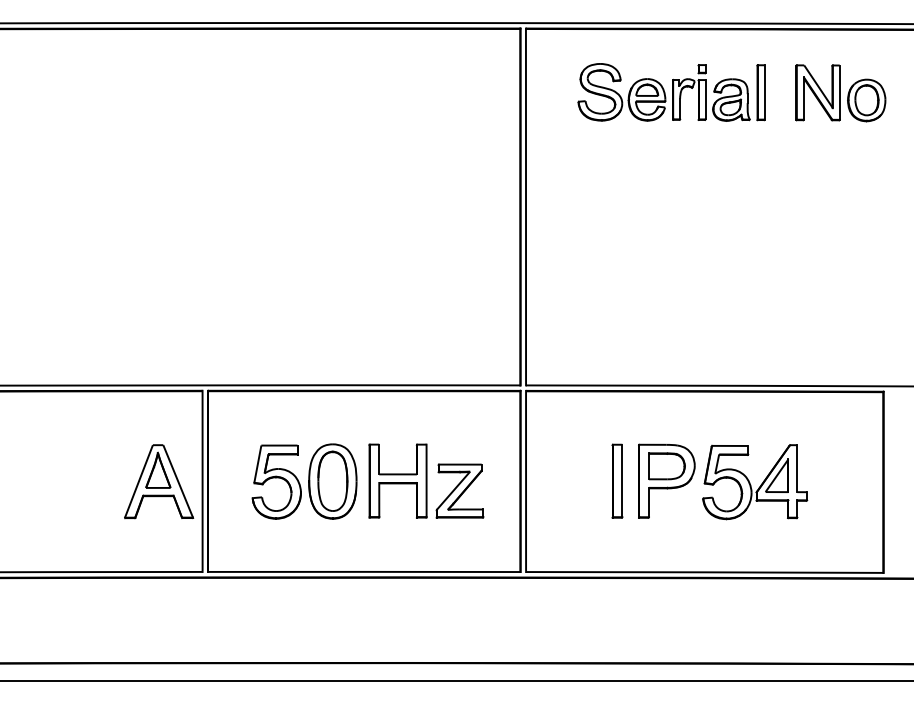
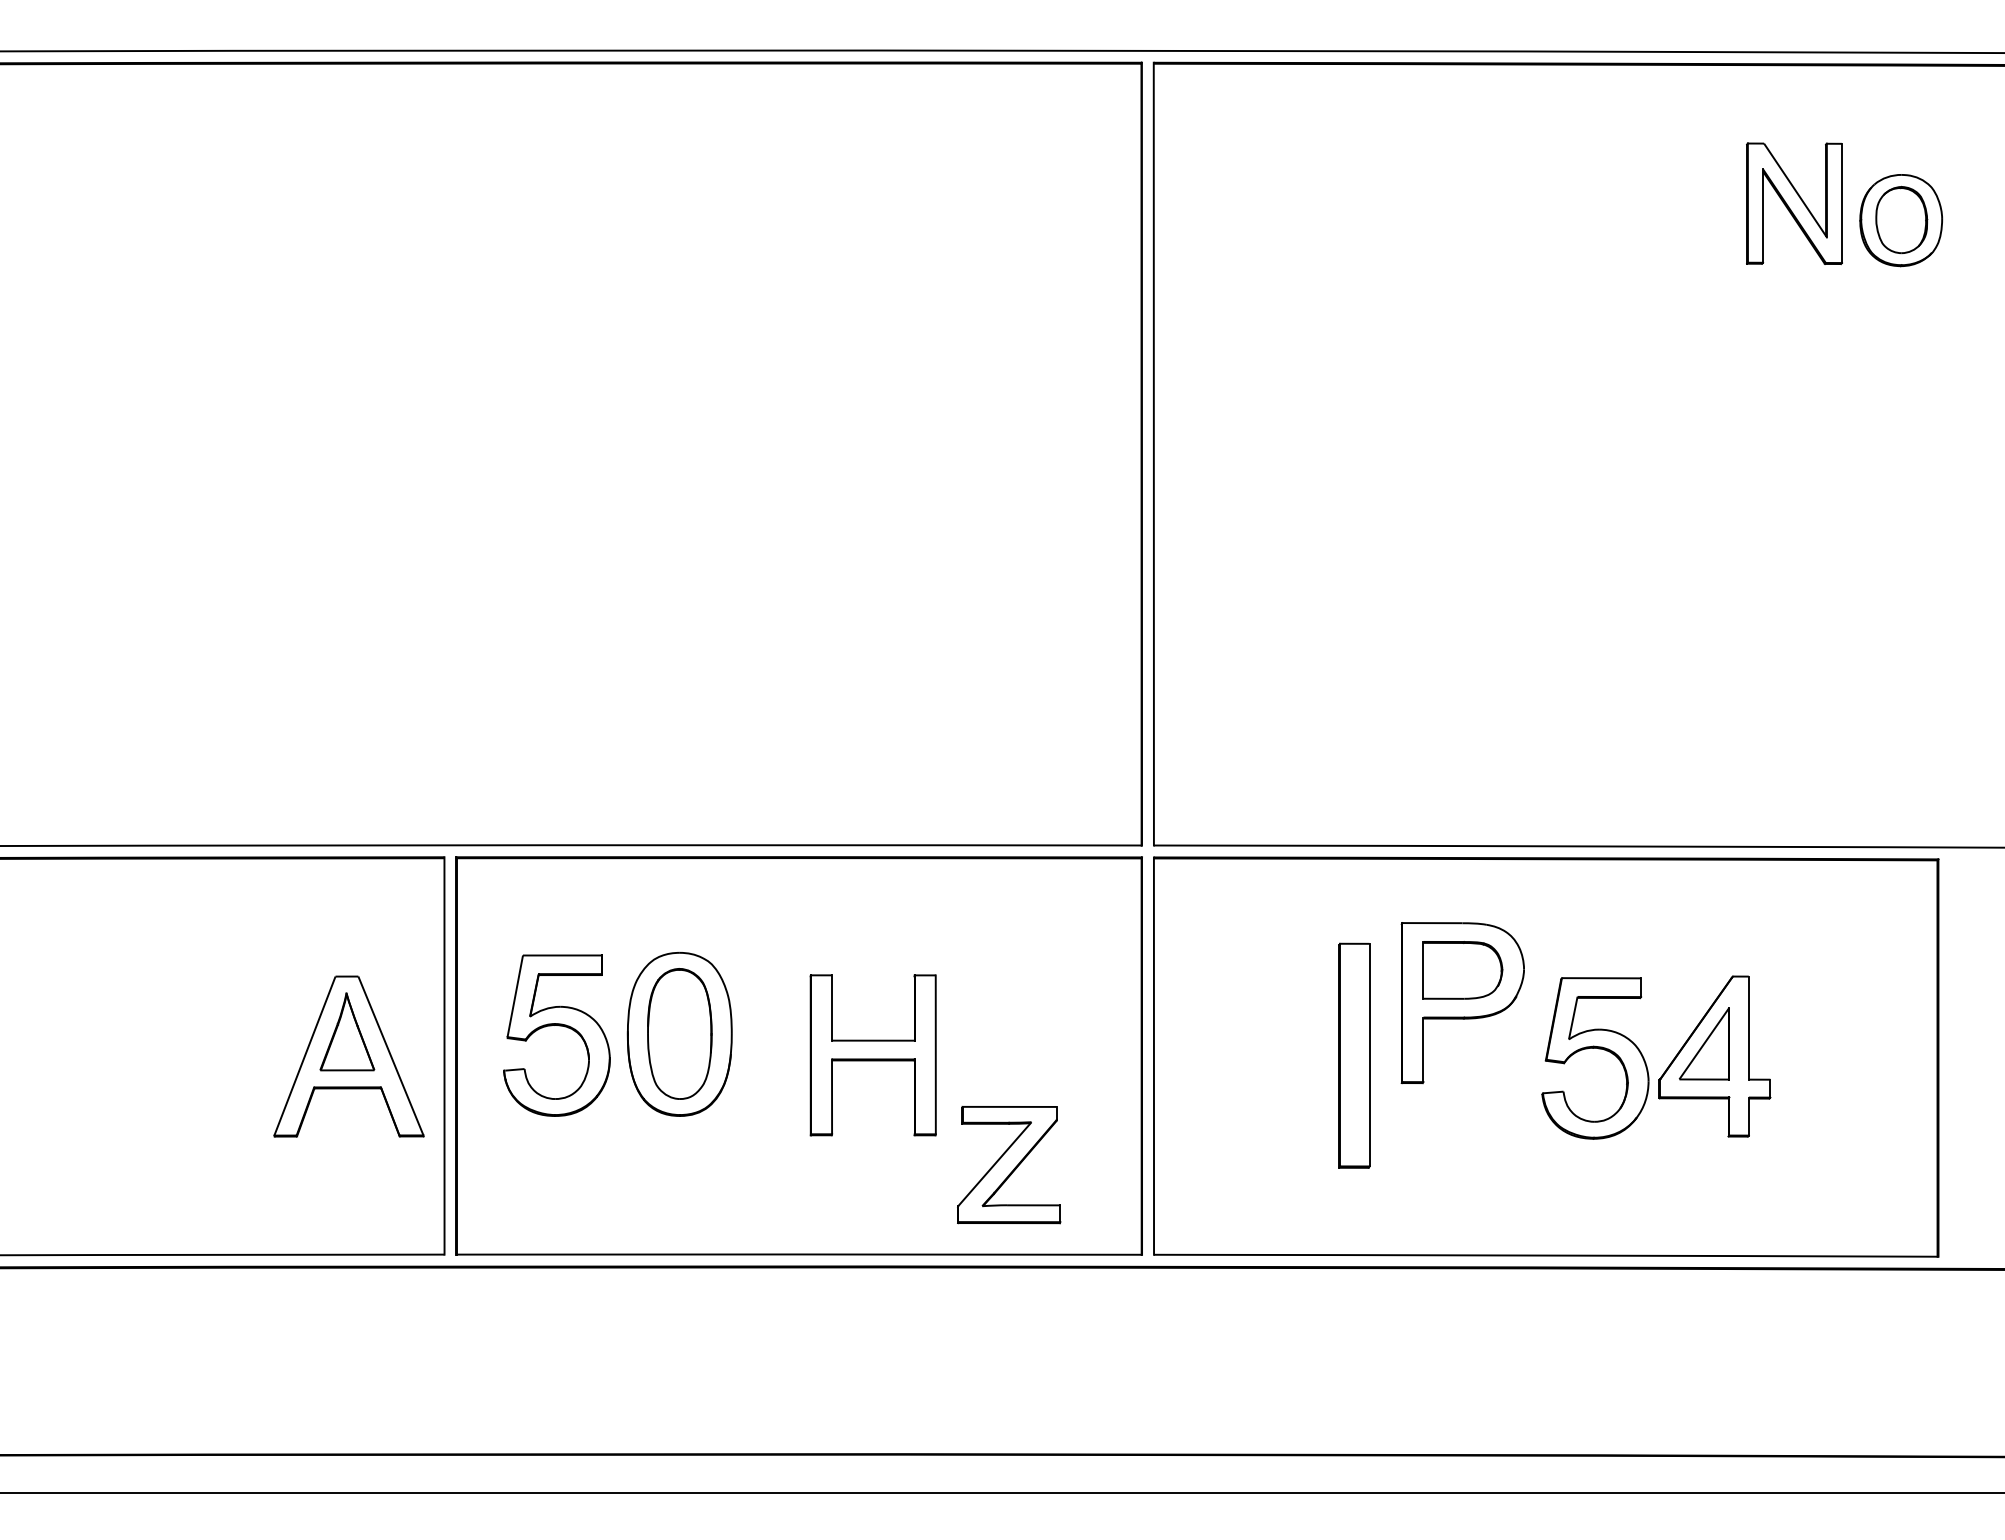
part: (671, 92) -> (1472, 203), removed
part: (617, 480) -> (1354, 1054), size x1.4
part: (666, 480) -> (1461, 1001), moved
part: (304, 481) -> (617, 1034), moved
part: (459, 490) -> (1007, 1163), moved

